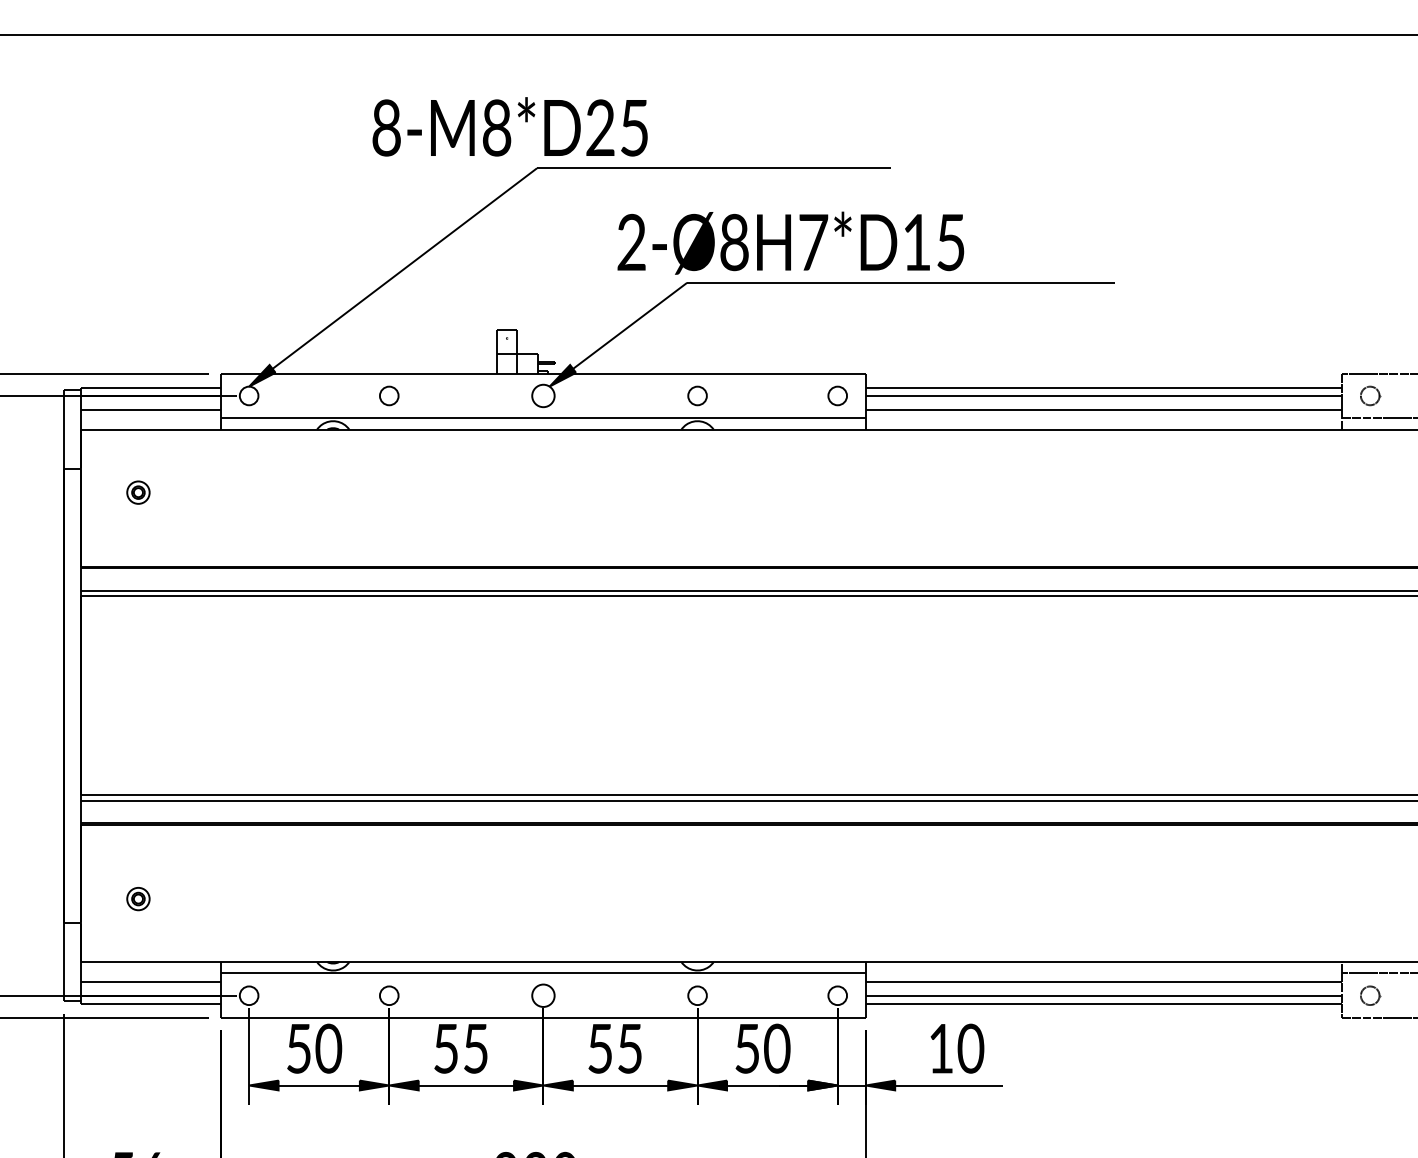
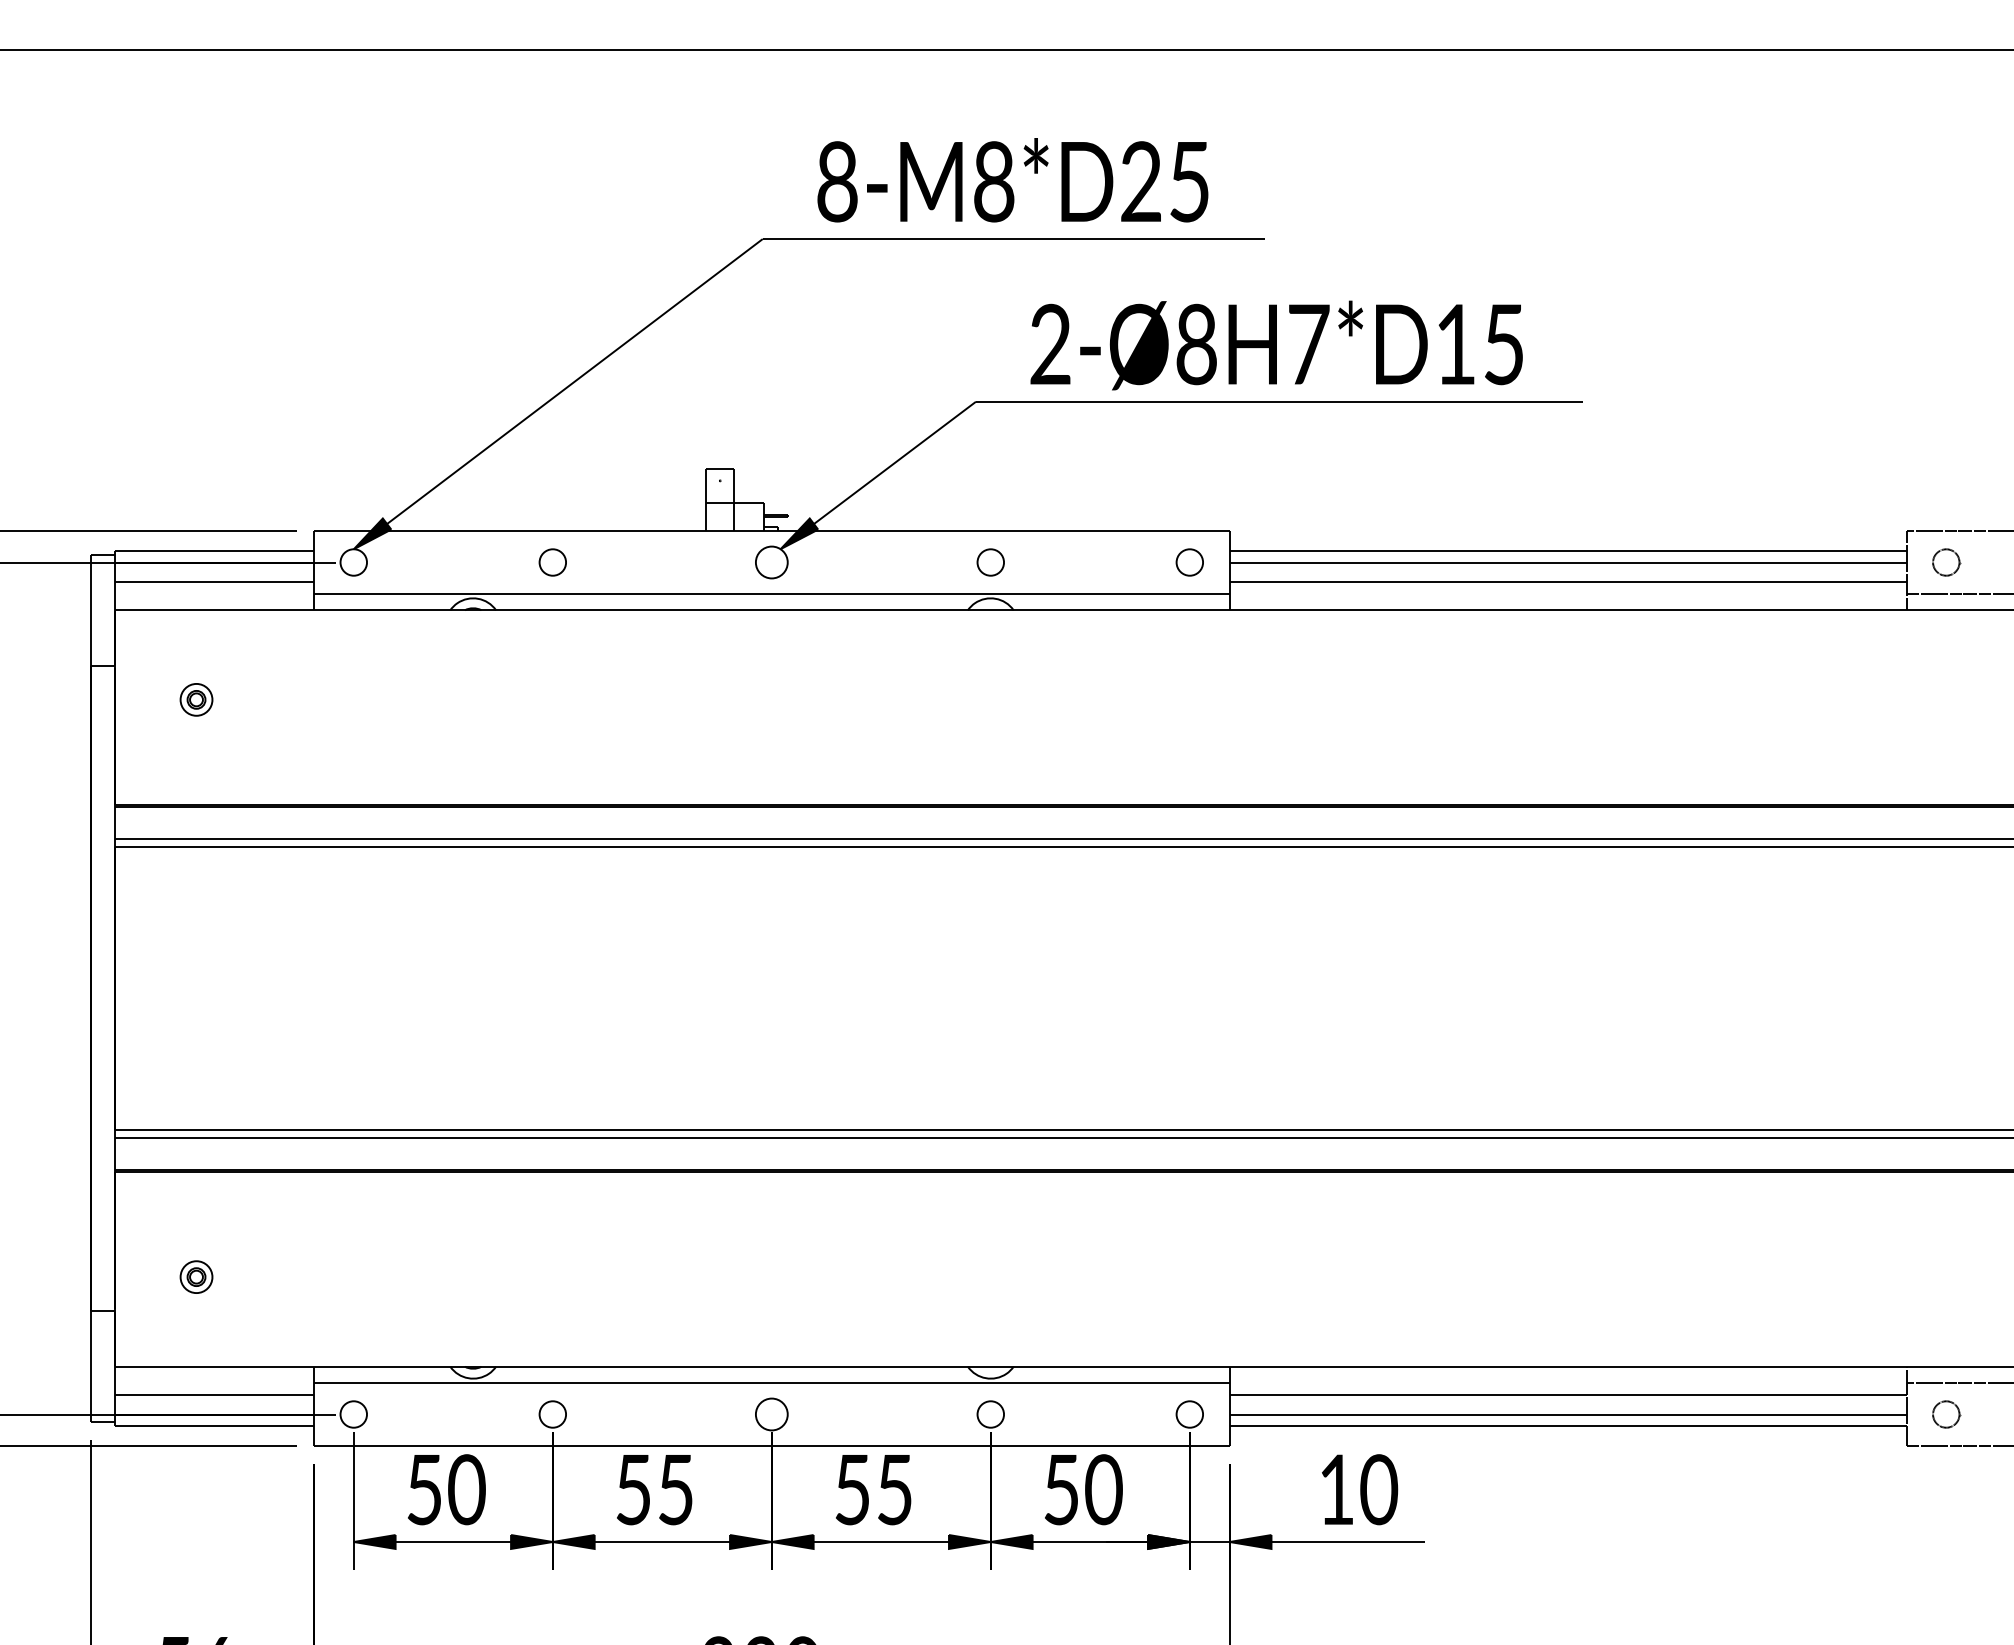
text: (509, 126) -> (1011, 179), moved
text: (790, 242) -> (1276, 344), moved

